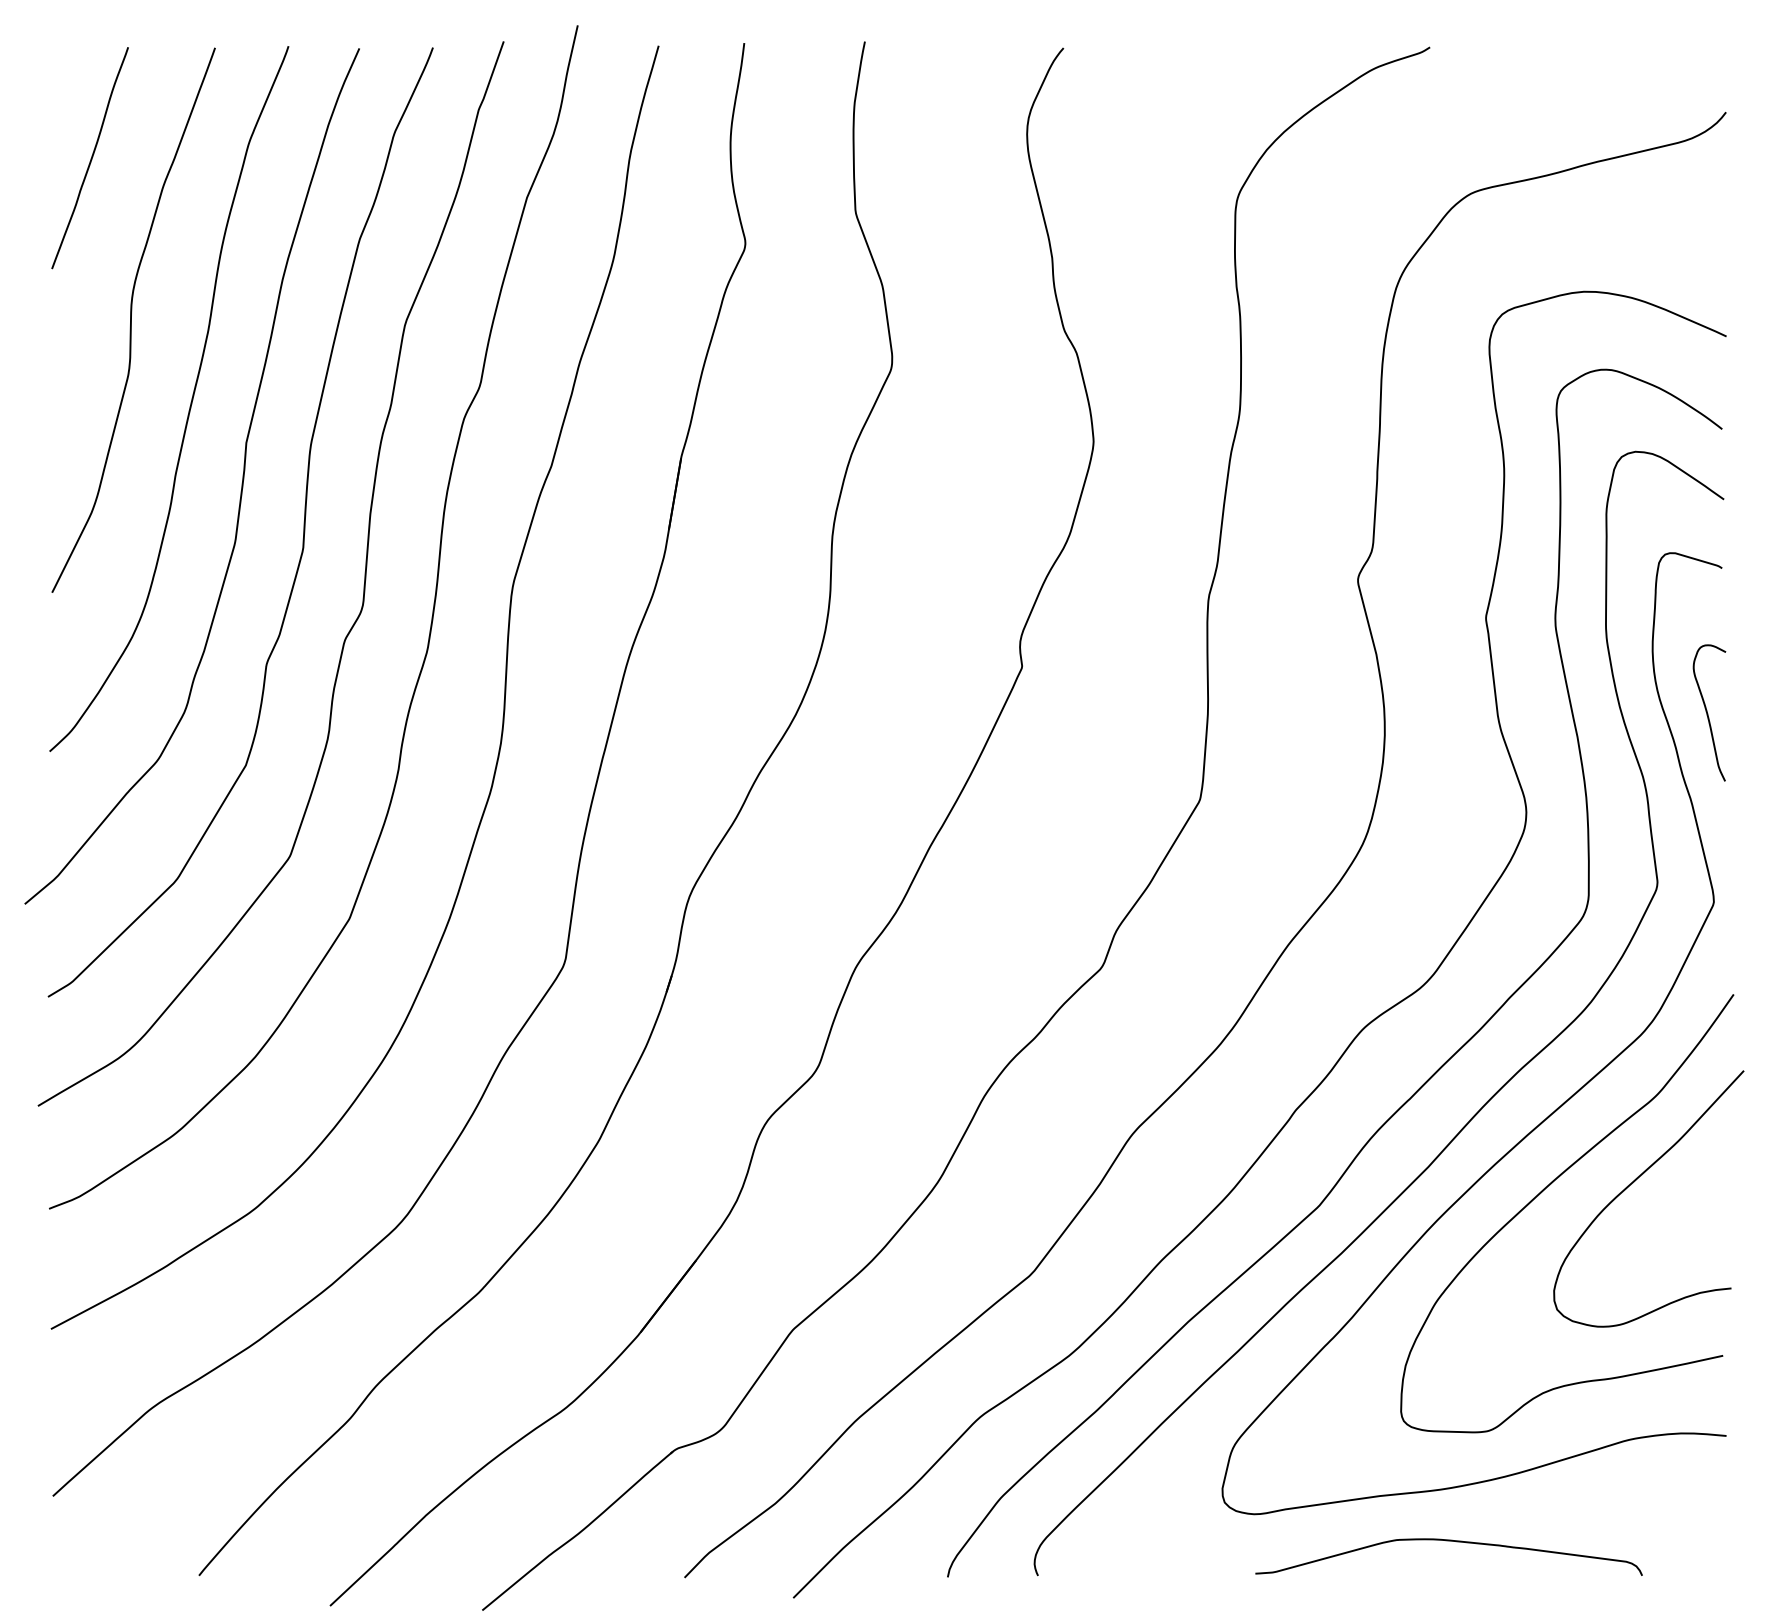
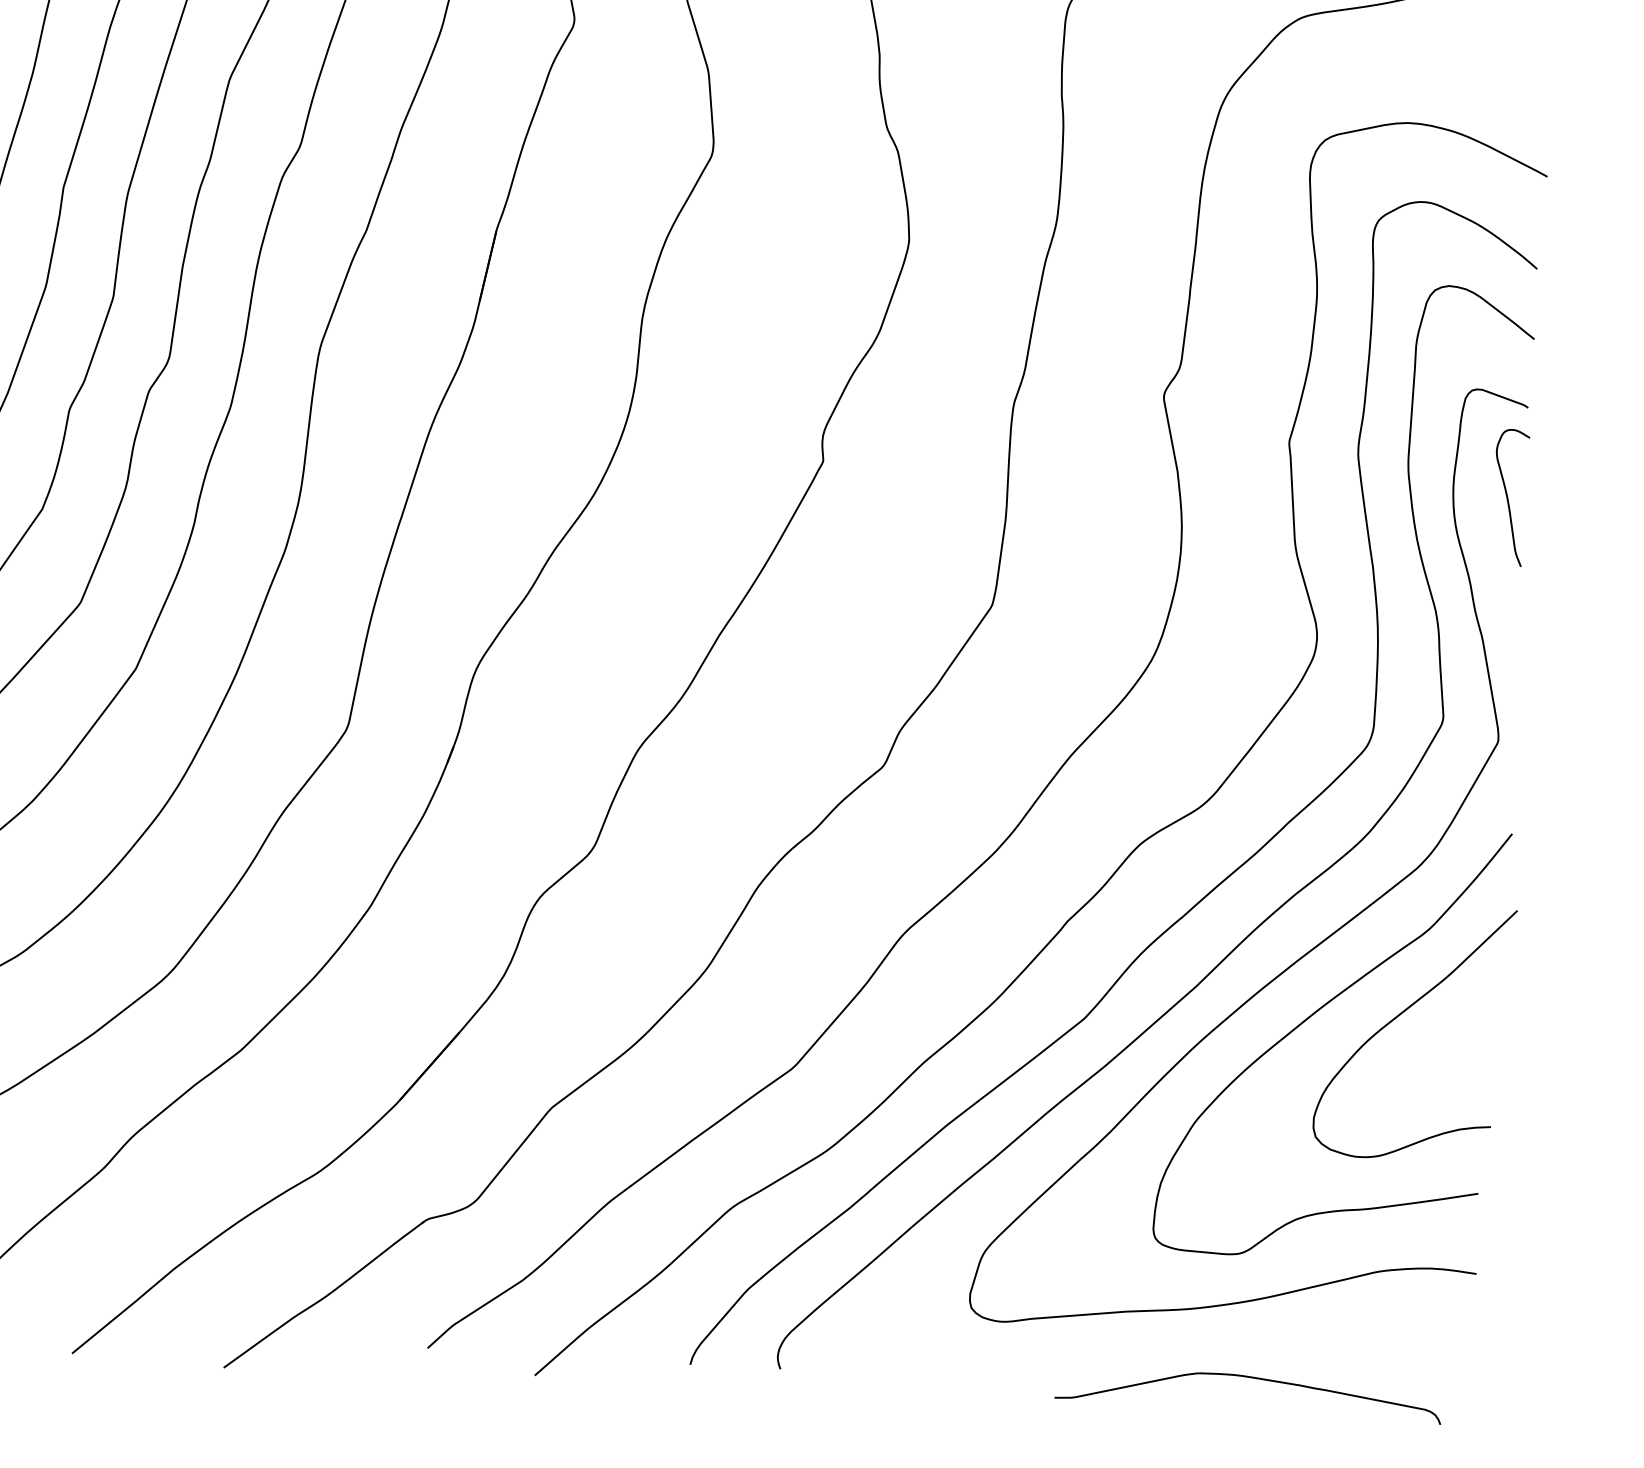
curve: (1708, 713) -> (1508, 498), moved
curve: (1448, 1541) -> (1249, 1378), moved

